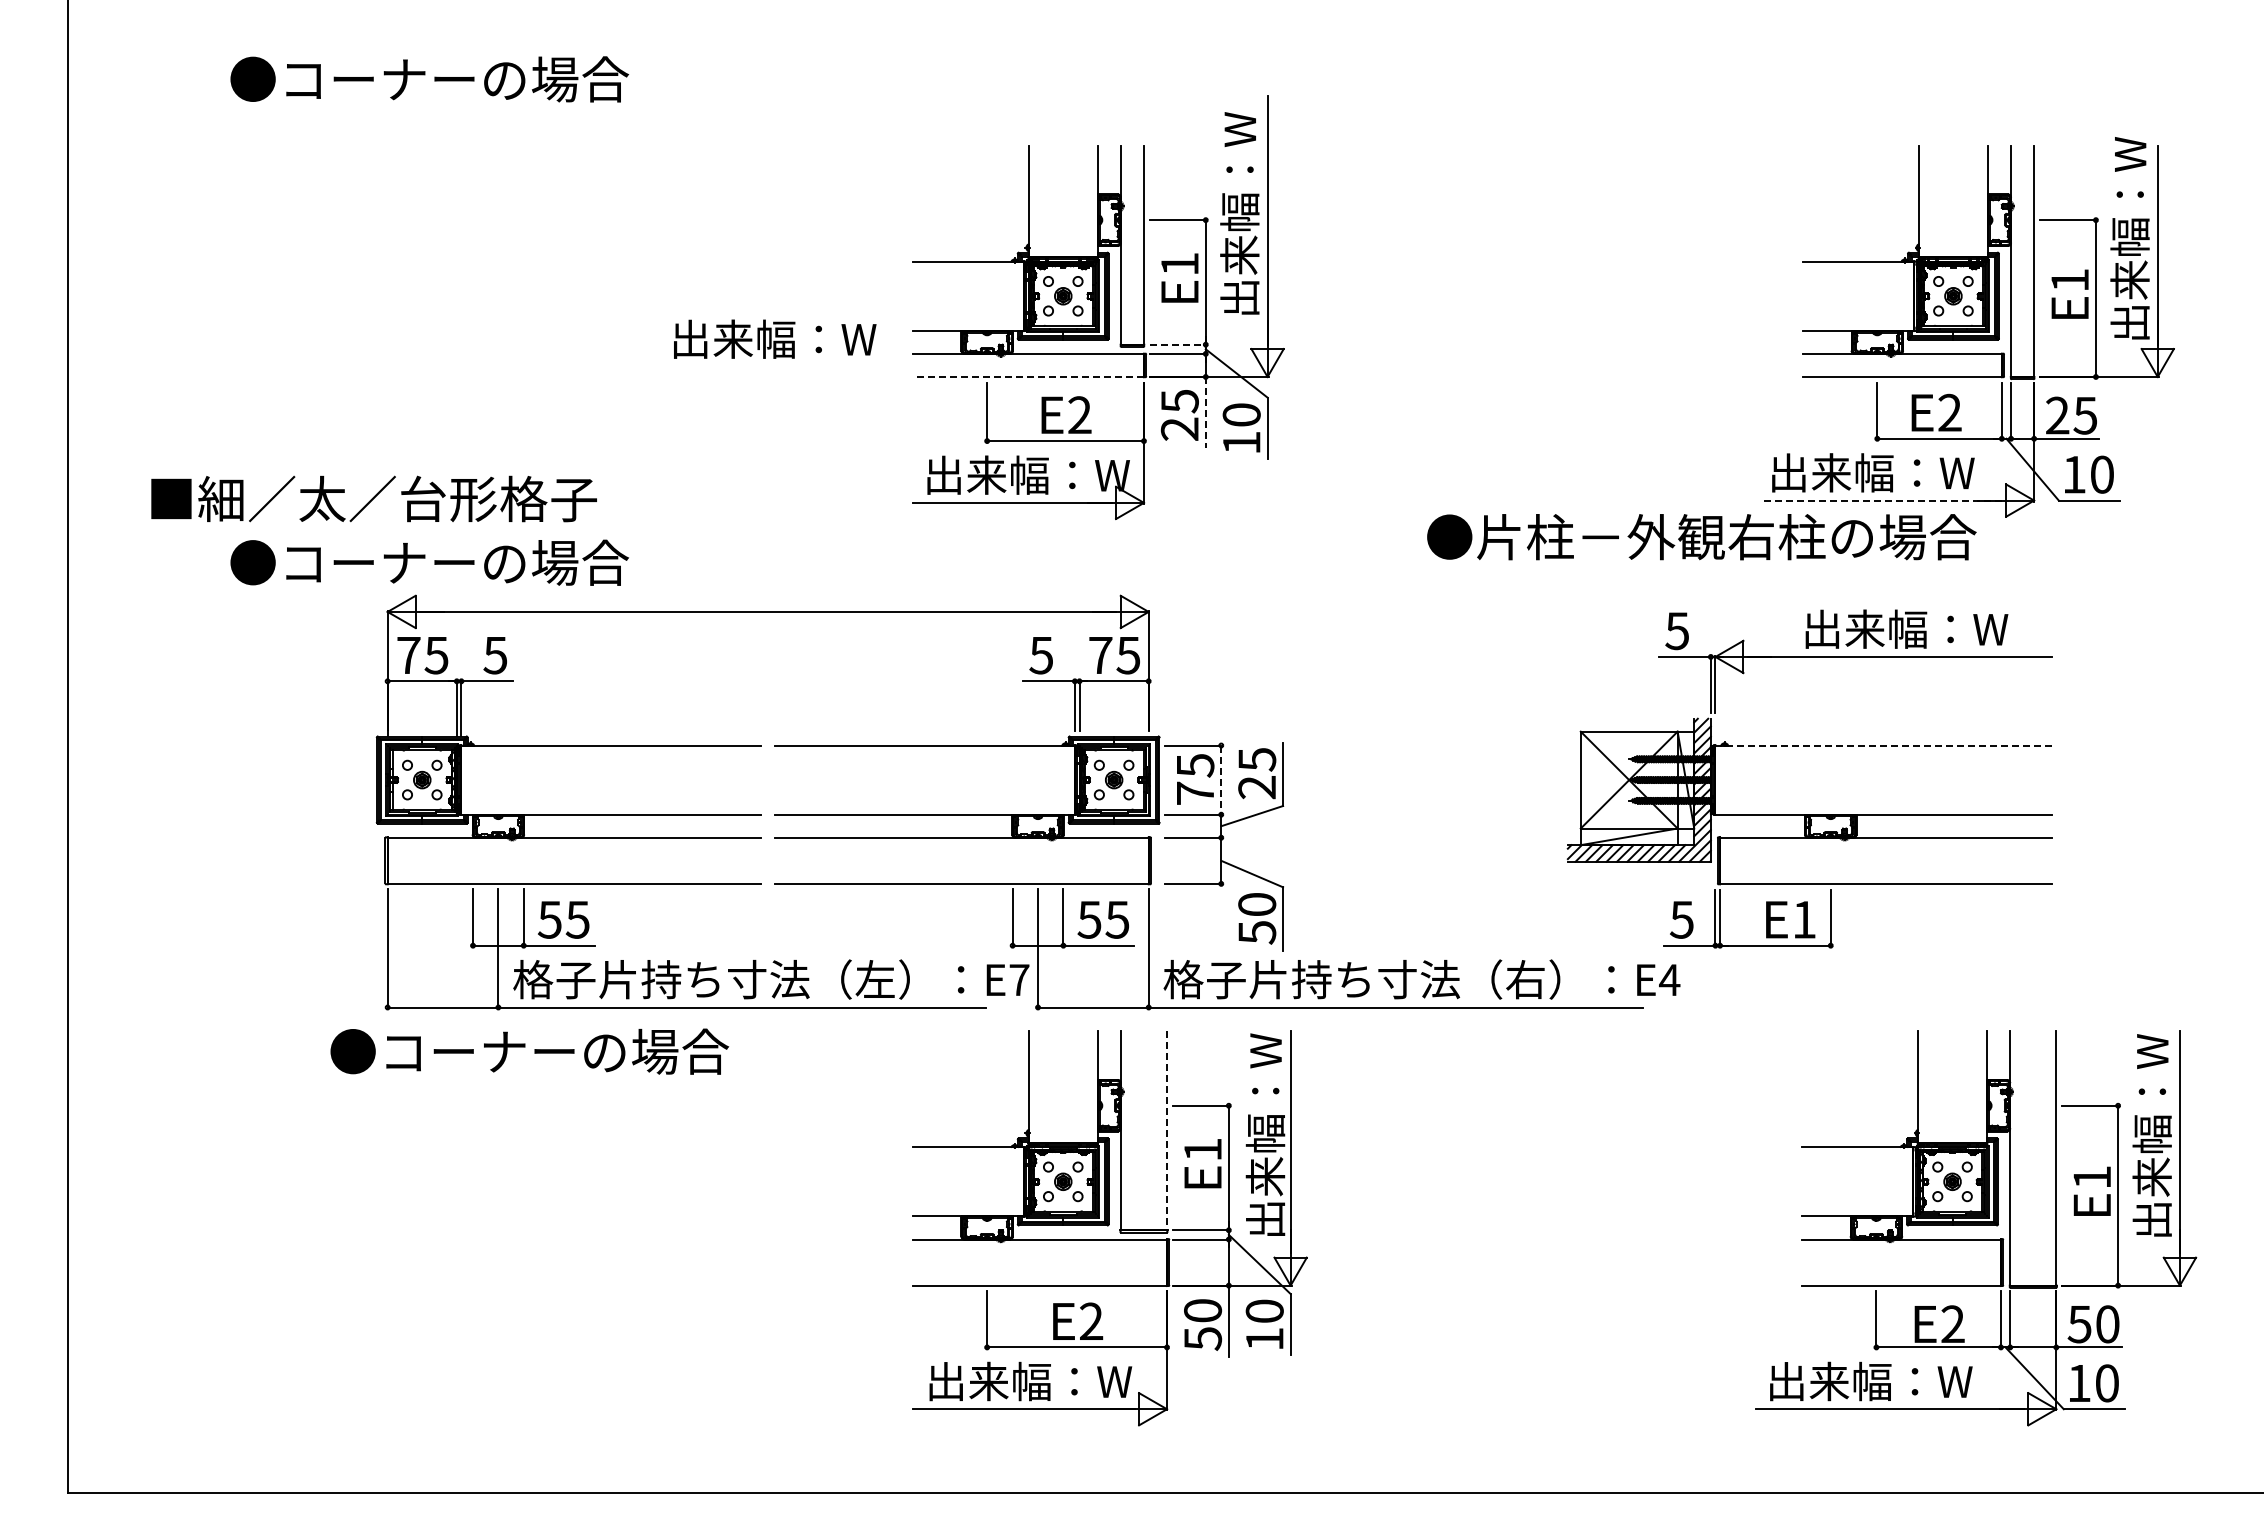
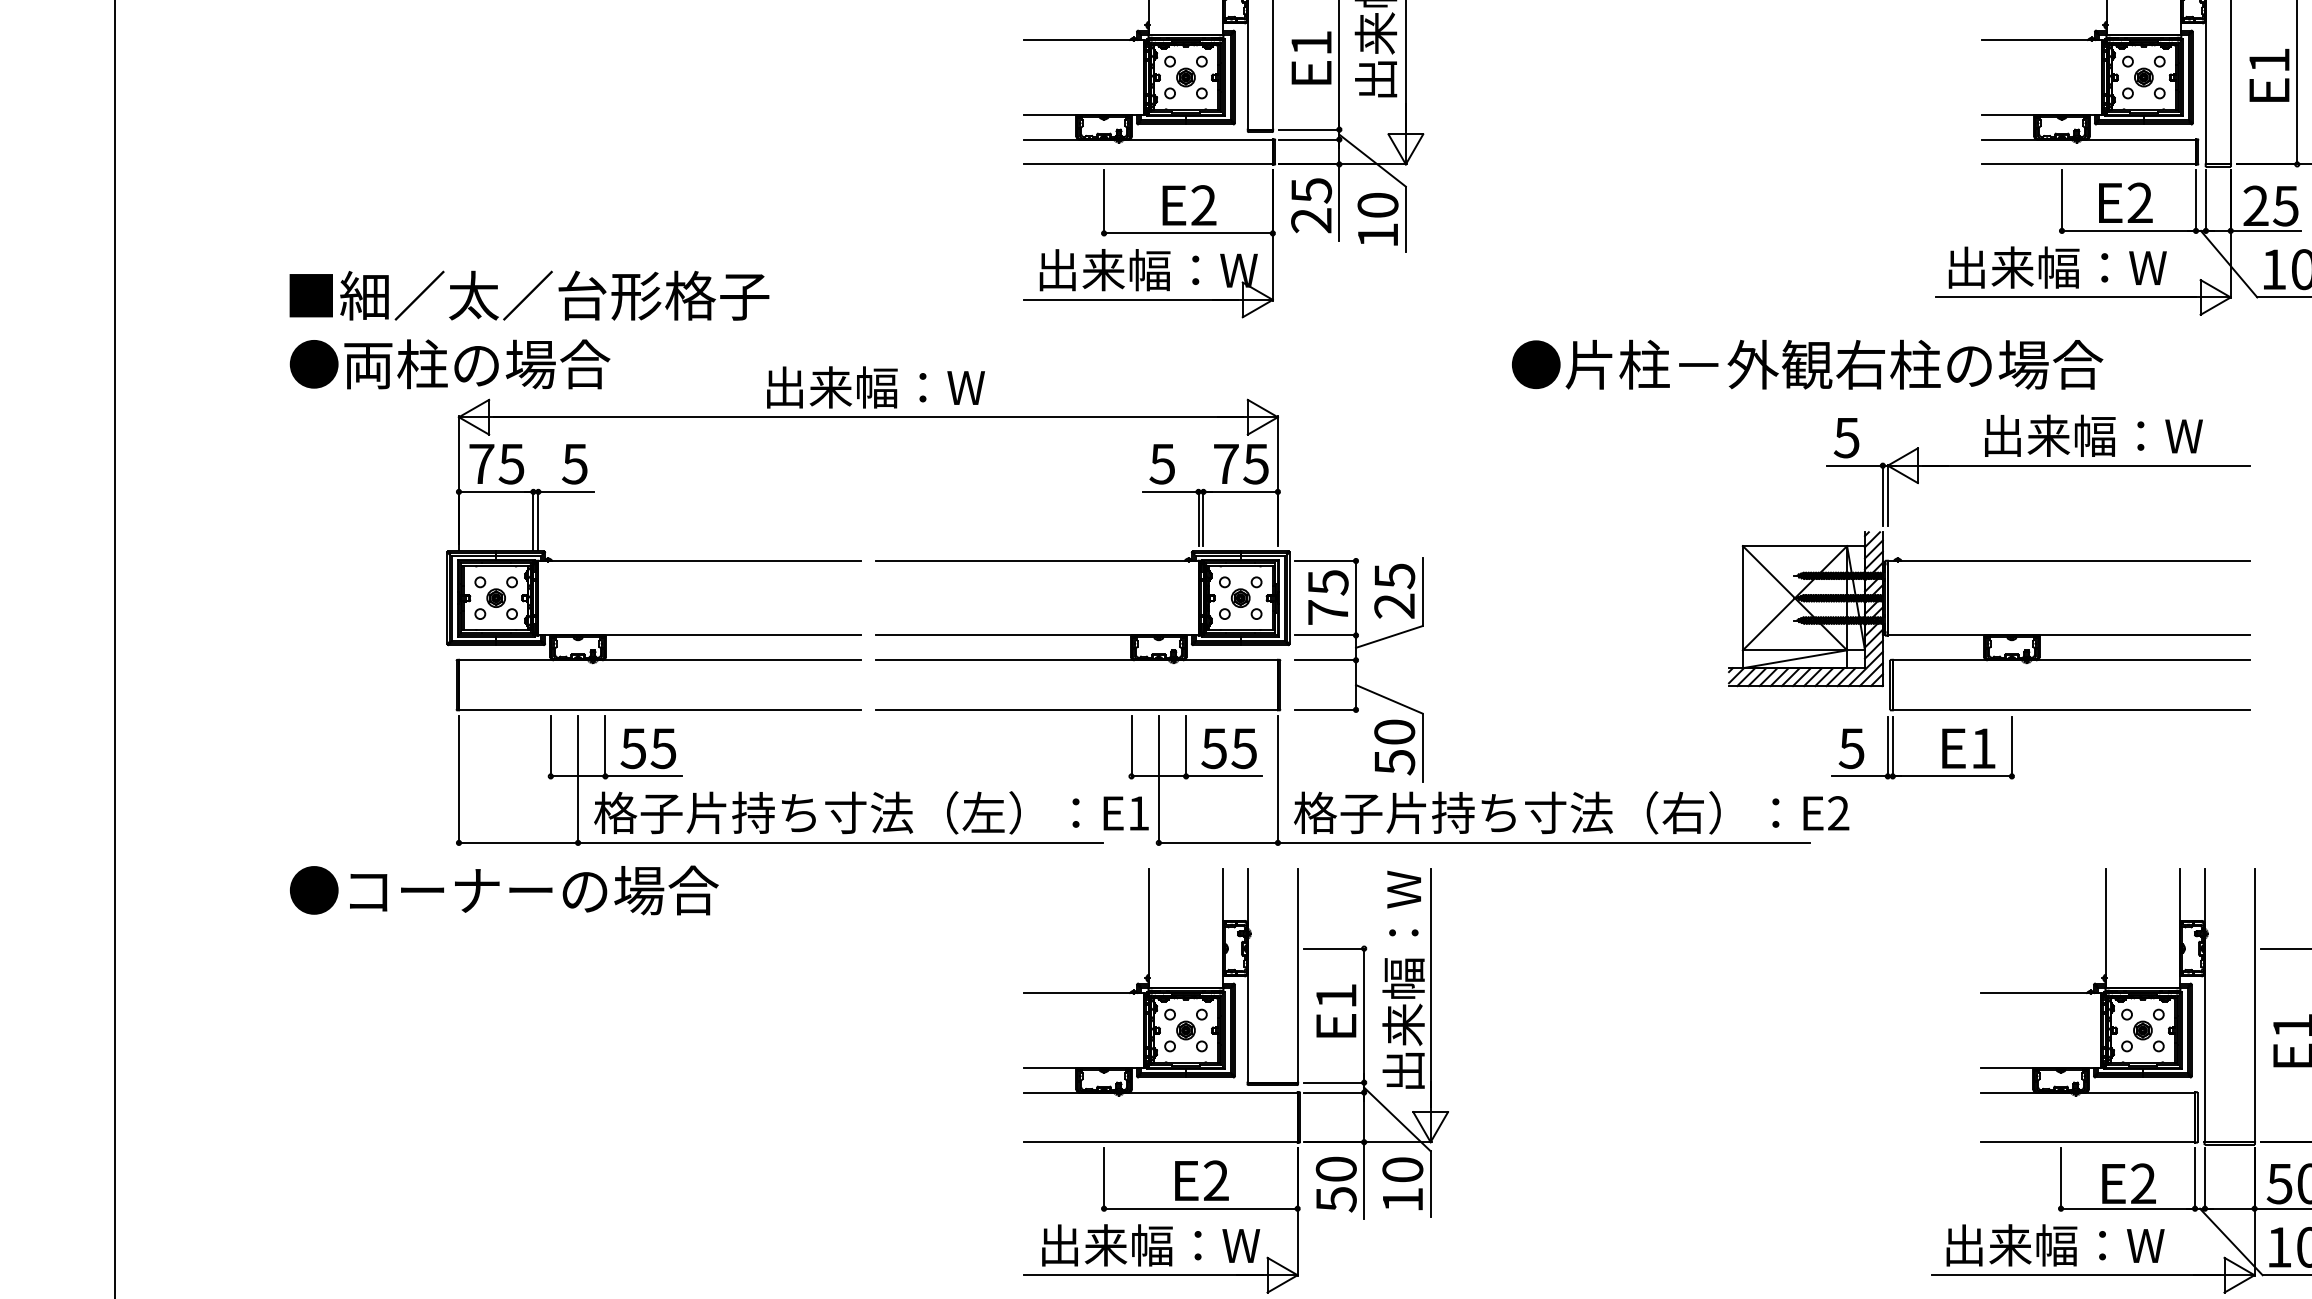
text: (775, 338) -> (876, 386), moved
line: (1178, 344) -> (1309, 129), dashed -> solid
line: (1028, 376) -> (1148, 163), dashed -> solid
line: (1205, 412) -> (1339, 202), dashed -> solid
text: (373, 498) -> (528, 295), moved
line: (1880, 500) -> (2065, 297), dashed -> solid
text: (1701, 537) -> (1807, 365), moved
text: (455, 562) -> (531, 364), ●コーナーの場合 -> ●両柱の場合
line: (1884, 745) -> (2069, 560), dashed -> solid
line: (1221, 780) -> (1356, 598), dashed -> solid
text: (1019, 979) -> (1138, 812), E7 -> E1
text: (1669, 979) -> (1838, 812), E4 -> E2
text: (529, 1051) -> (503, 890), moved
line: (1167, 1131) -> (1298, 976), dashed -> solid

